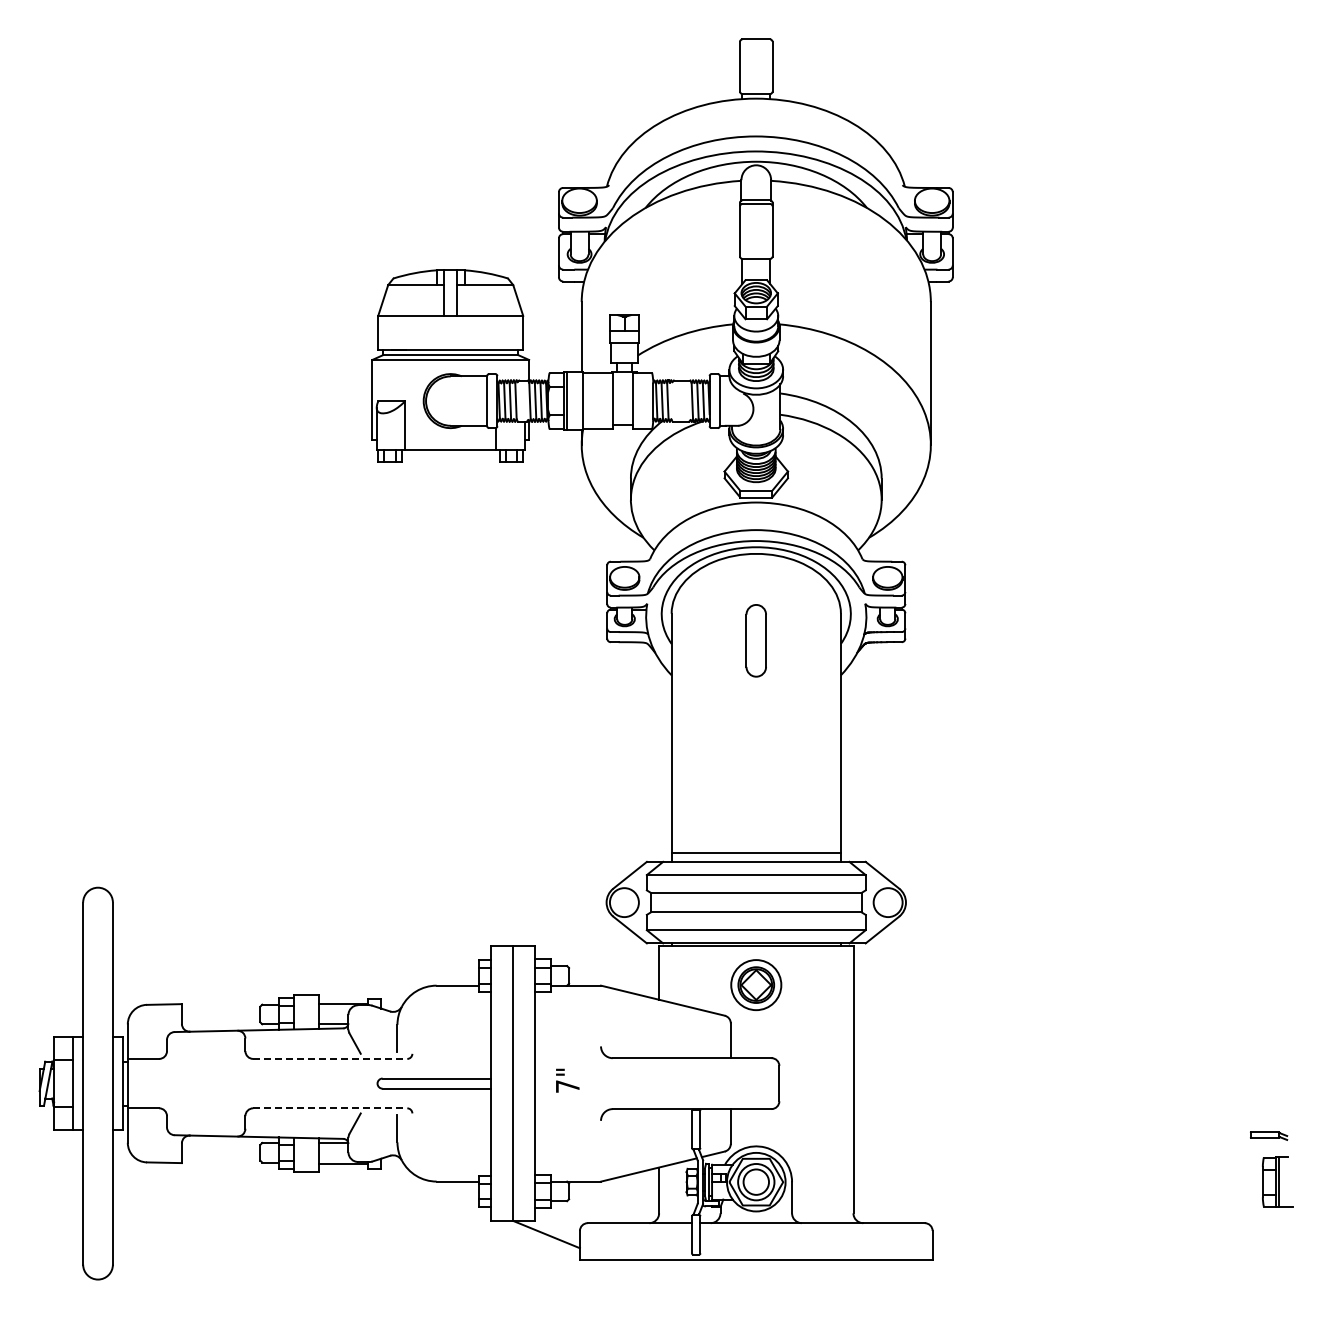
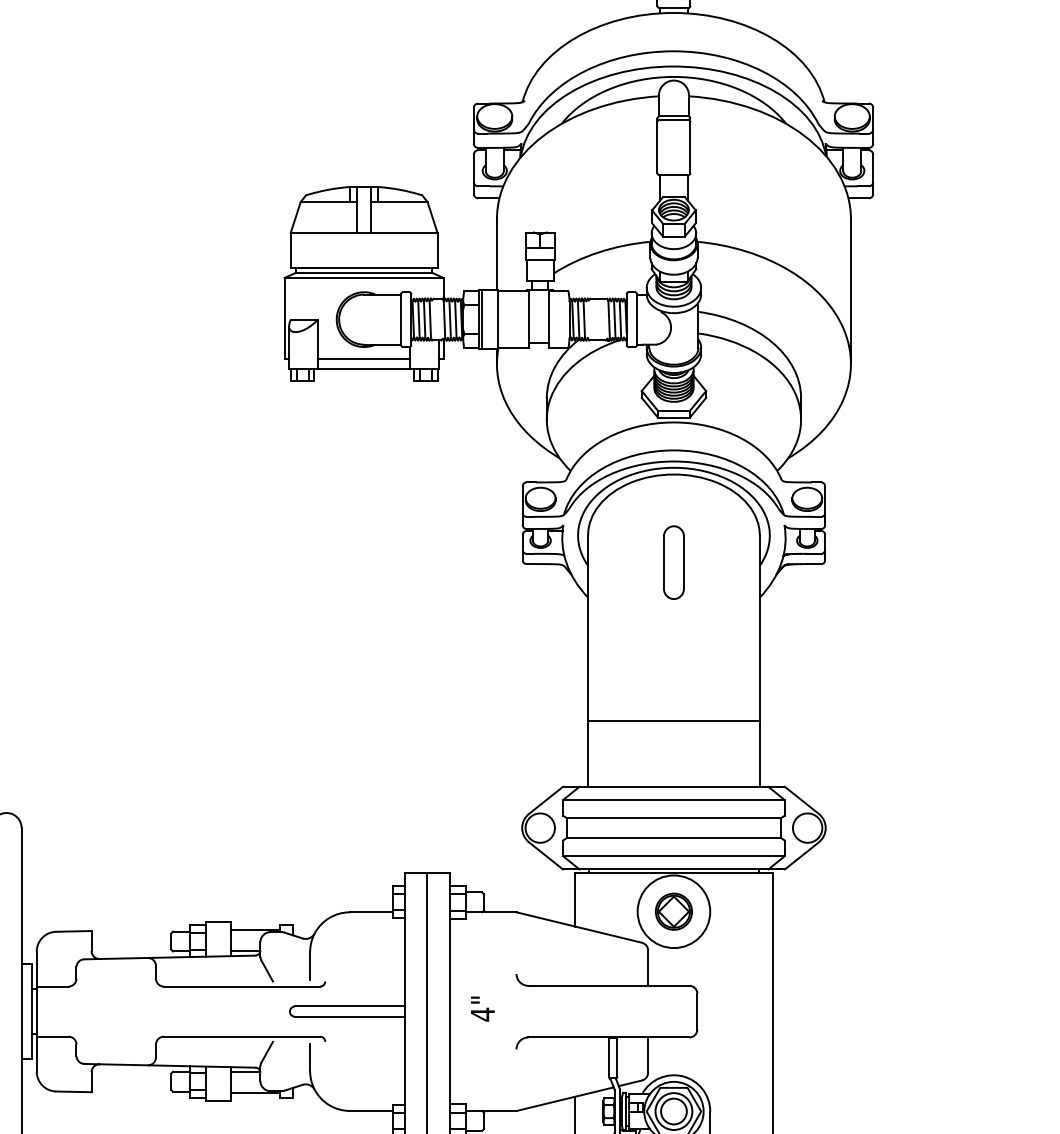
line: (450, 440) -> (363, 359), added
line: (755, 852) -> (673, 720), moved
circle: (756, 984) -> (674, 911), size x1.43
line: (330, 1058) -> (242, 986), dashed -> solid
text: (567, 1086) -> (482, 1014), 7" -> 4"
line: (330, 1108) -> (242, 1036), dashed -> solid

